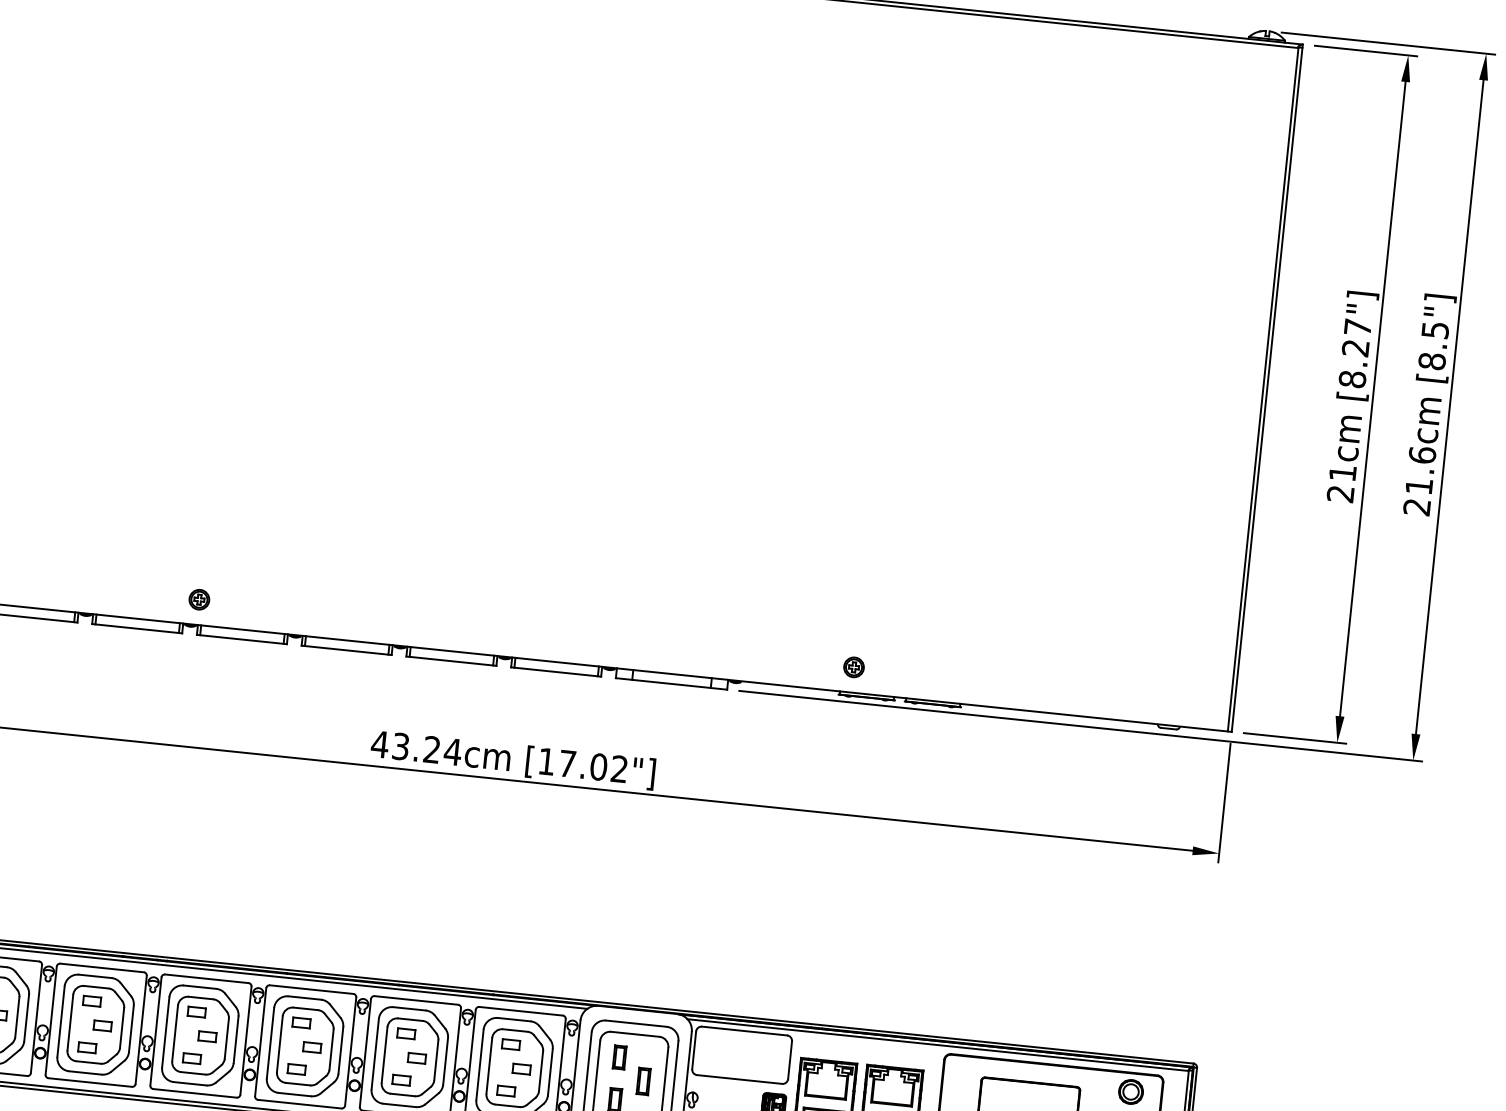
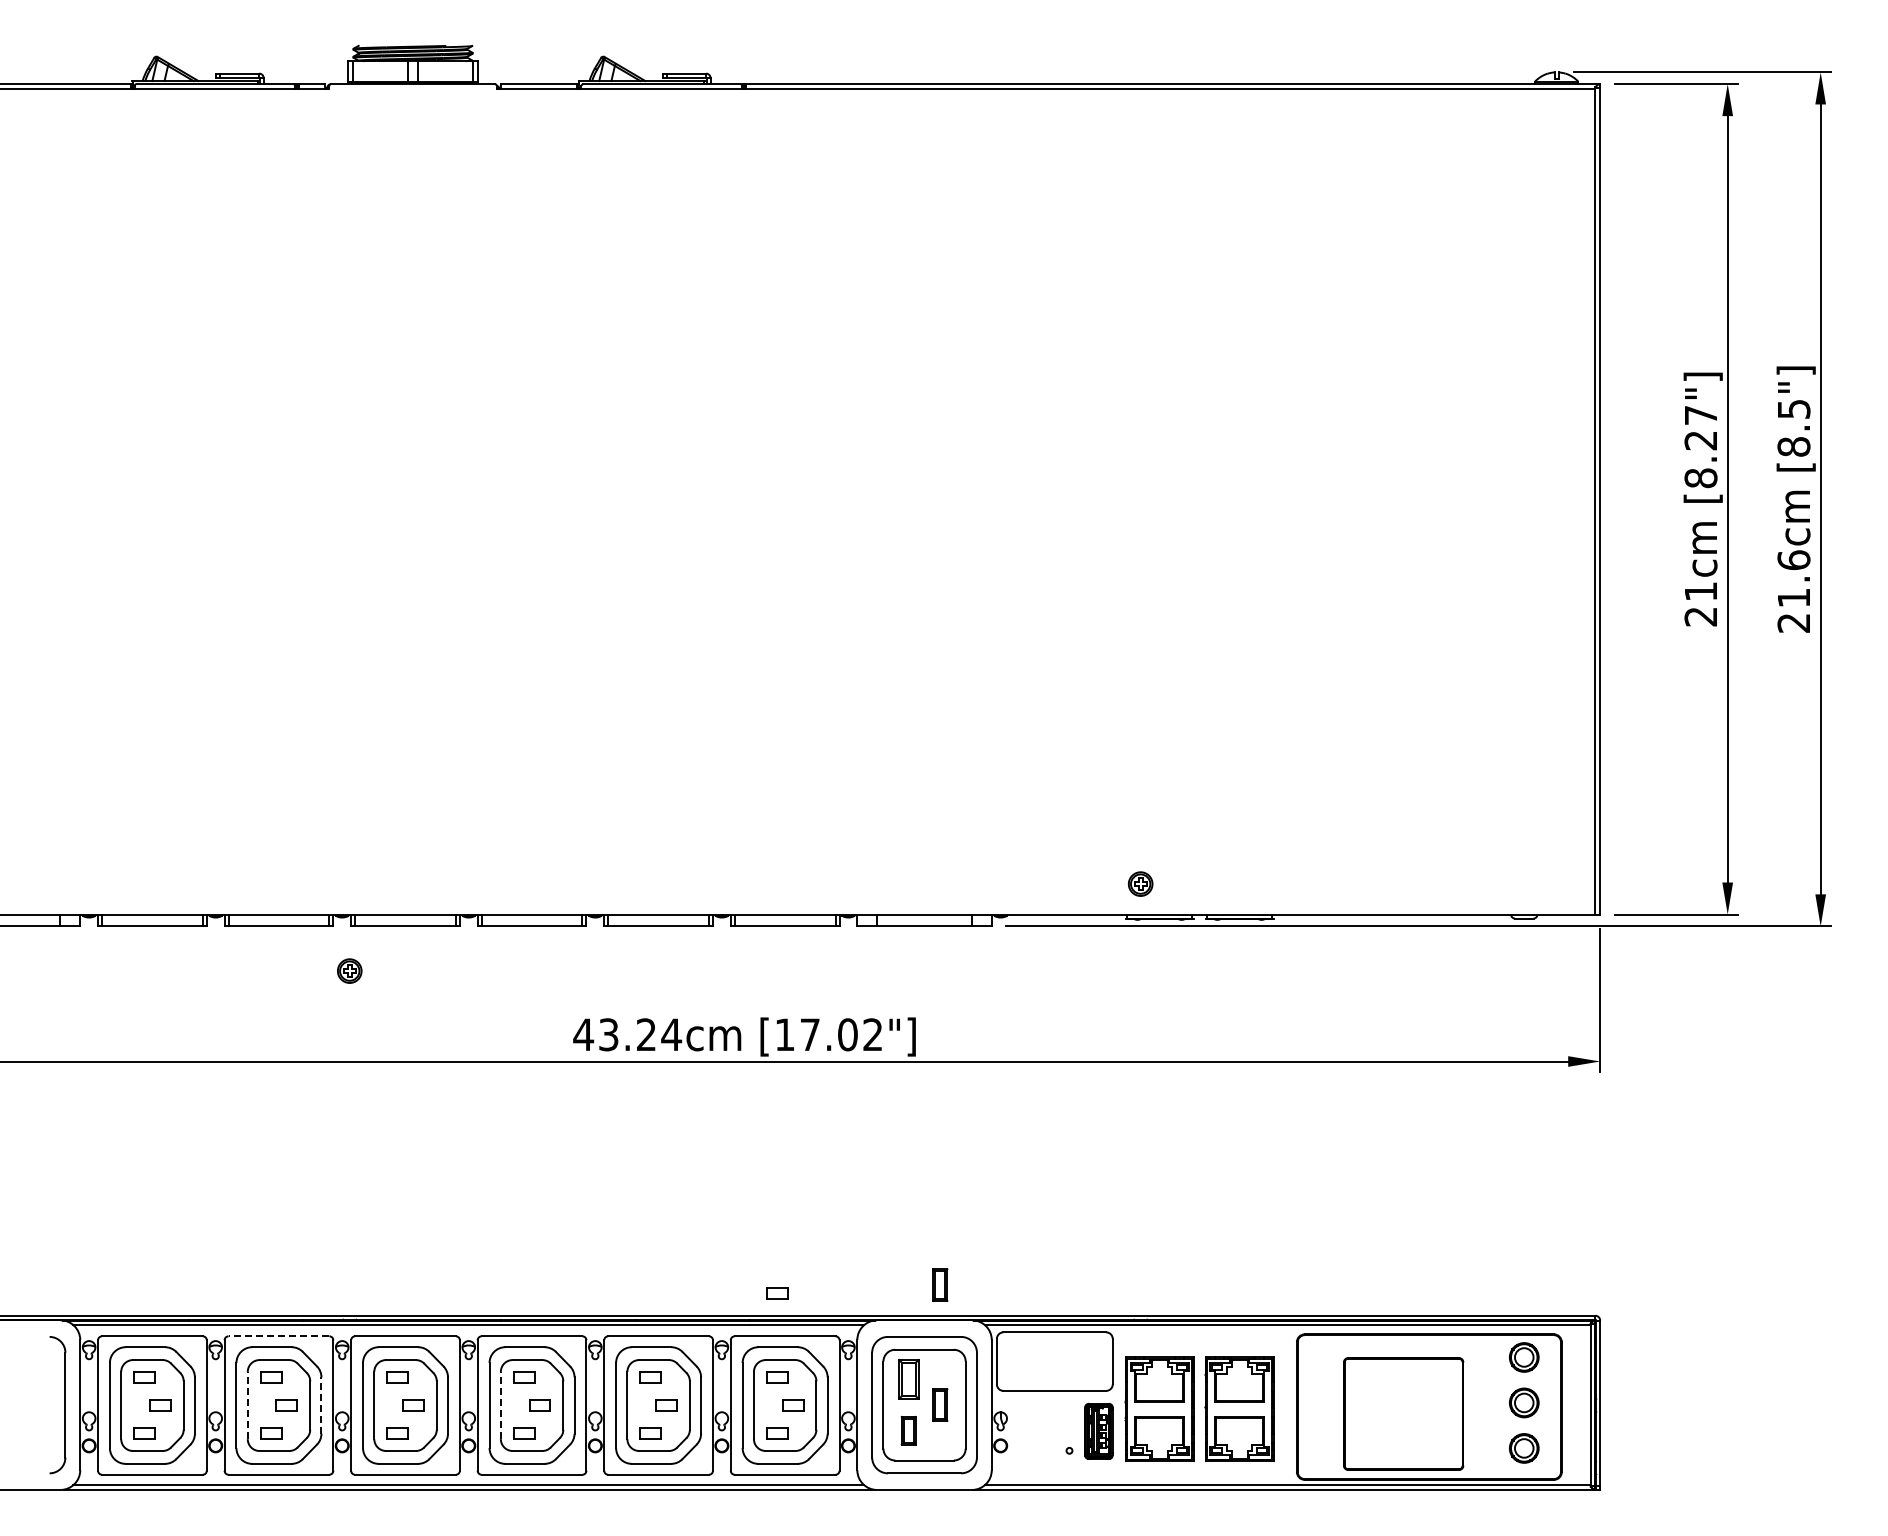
part: (199, 599) -> (349, 970), moved
line: (101, 968) -> (278, 1336), solid -> dashed
part: (518, 975) -> (777, 1293), added
part: (654, 981) -> (940, 1284), added
line: (70, 1022) -> (247, 1405), solid -> dashed
line: (131, 1028) -> (321, 1405), solid -> dashed
line: (279, 1044) -> (500, 1405), solid -> dashed
part: (619, 1057) -> (908, 1379), size x1.4

